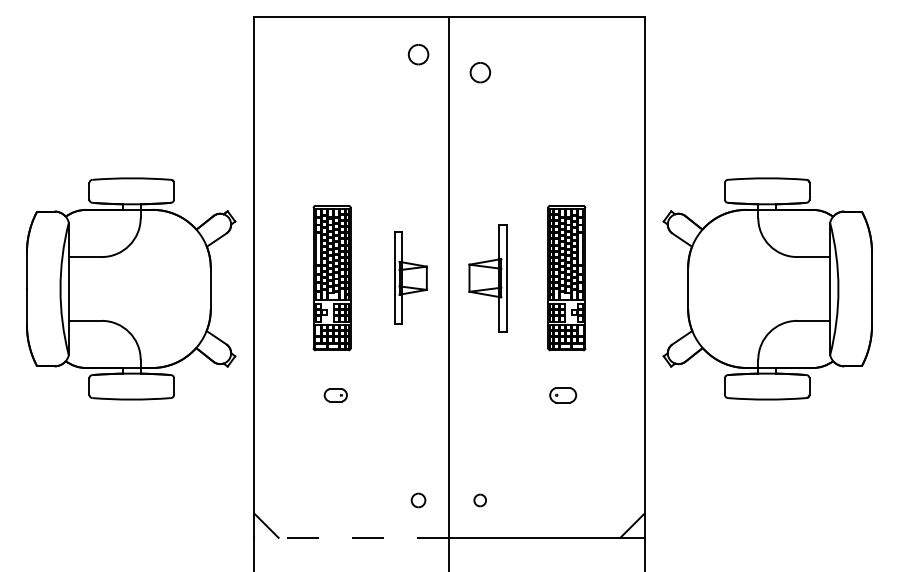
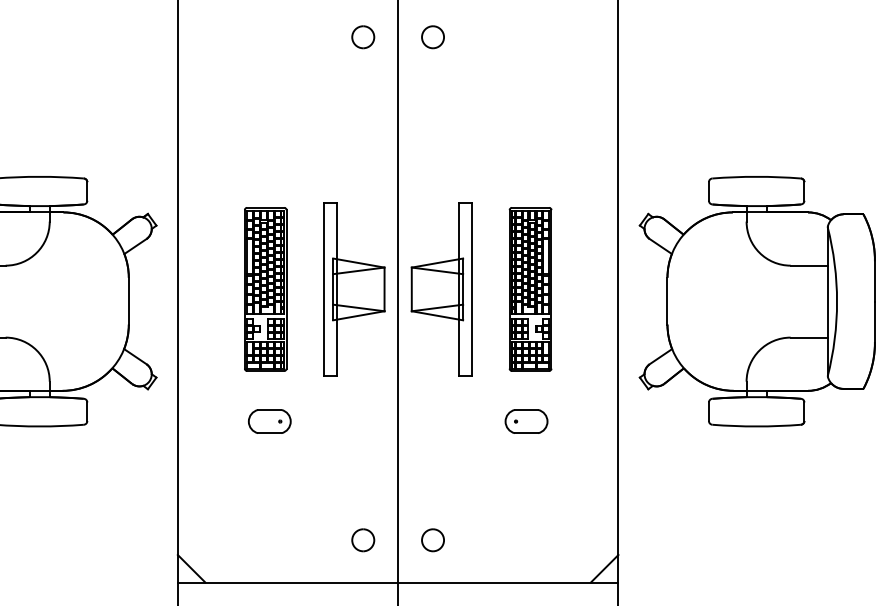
part: (479, 72) -> (432, 37), moved
part: (410, 278) -> (354, 289), size x1.67
part: (487, 278) -> (441, 289), size x1.43
part: (335, 395) -> (269, 421), size x1.67
part: (562, 395) -> (525, 421), size x1.43
part: (418, 500) -> (363, 540), size x1.43
part: (479, 500) -> (432, 540), size x1.67
line: (351, 537) -> (287, 582), dashed -> solid

